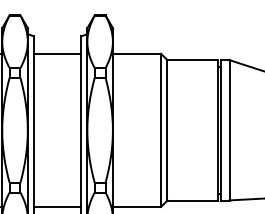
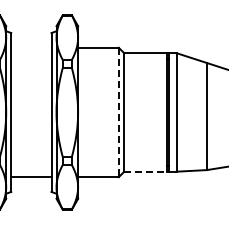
line: (57, 53) -> (31, 47), removed
line: (160, 130) -> (118, 112), solid -> dashed
line: (192, 200) -> (145, 171), solid -> dashed

